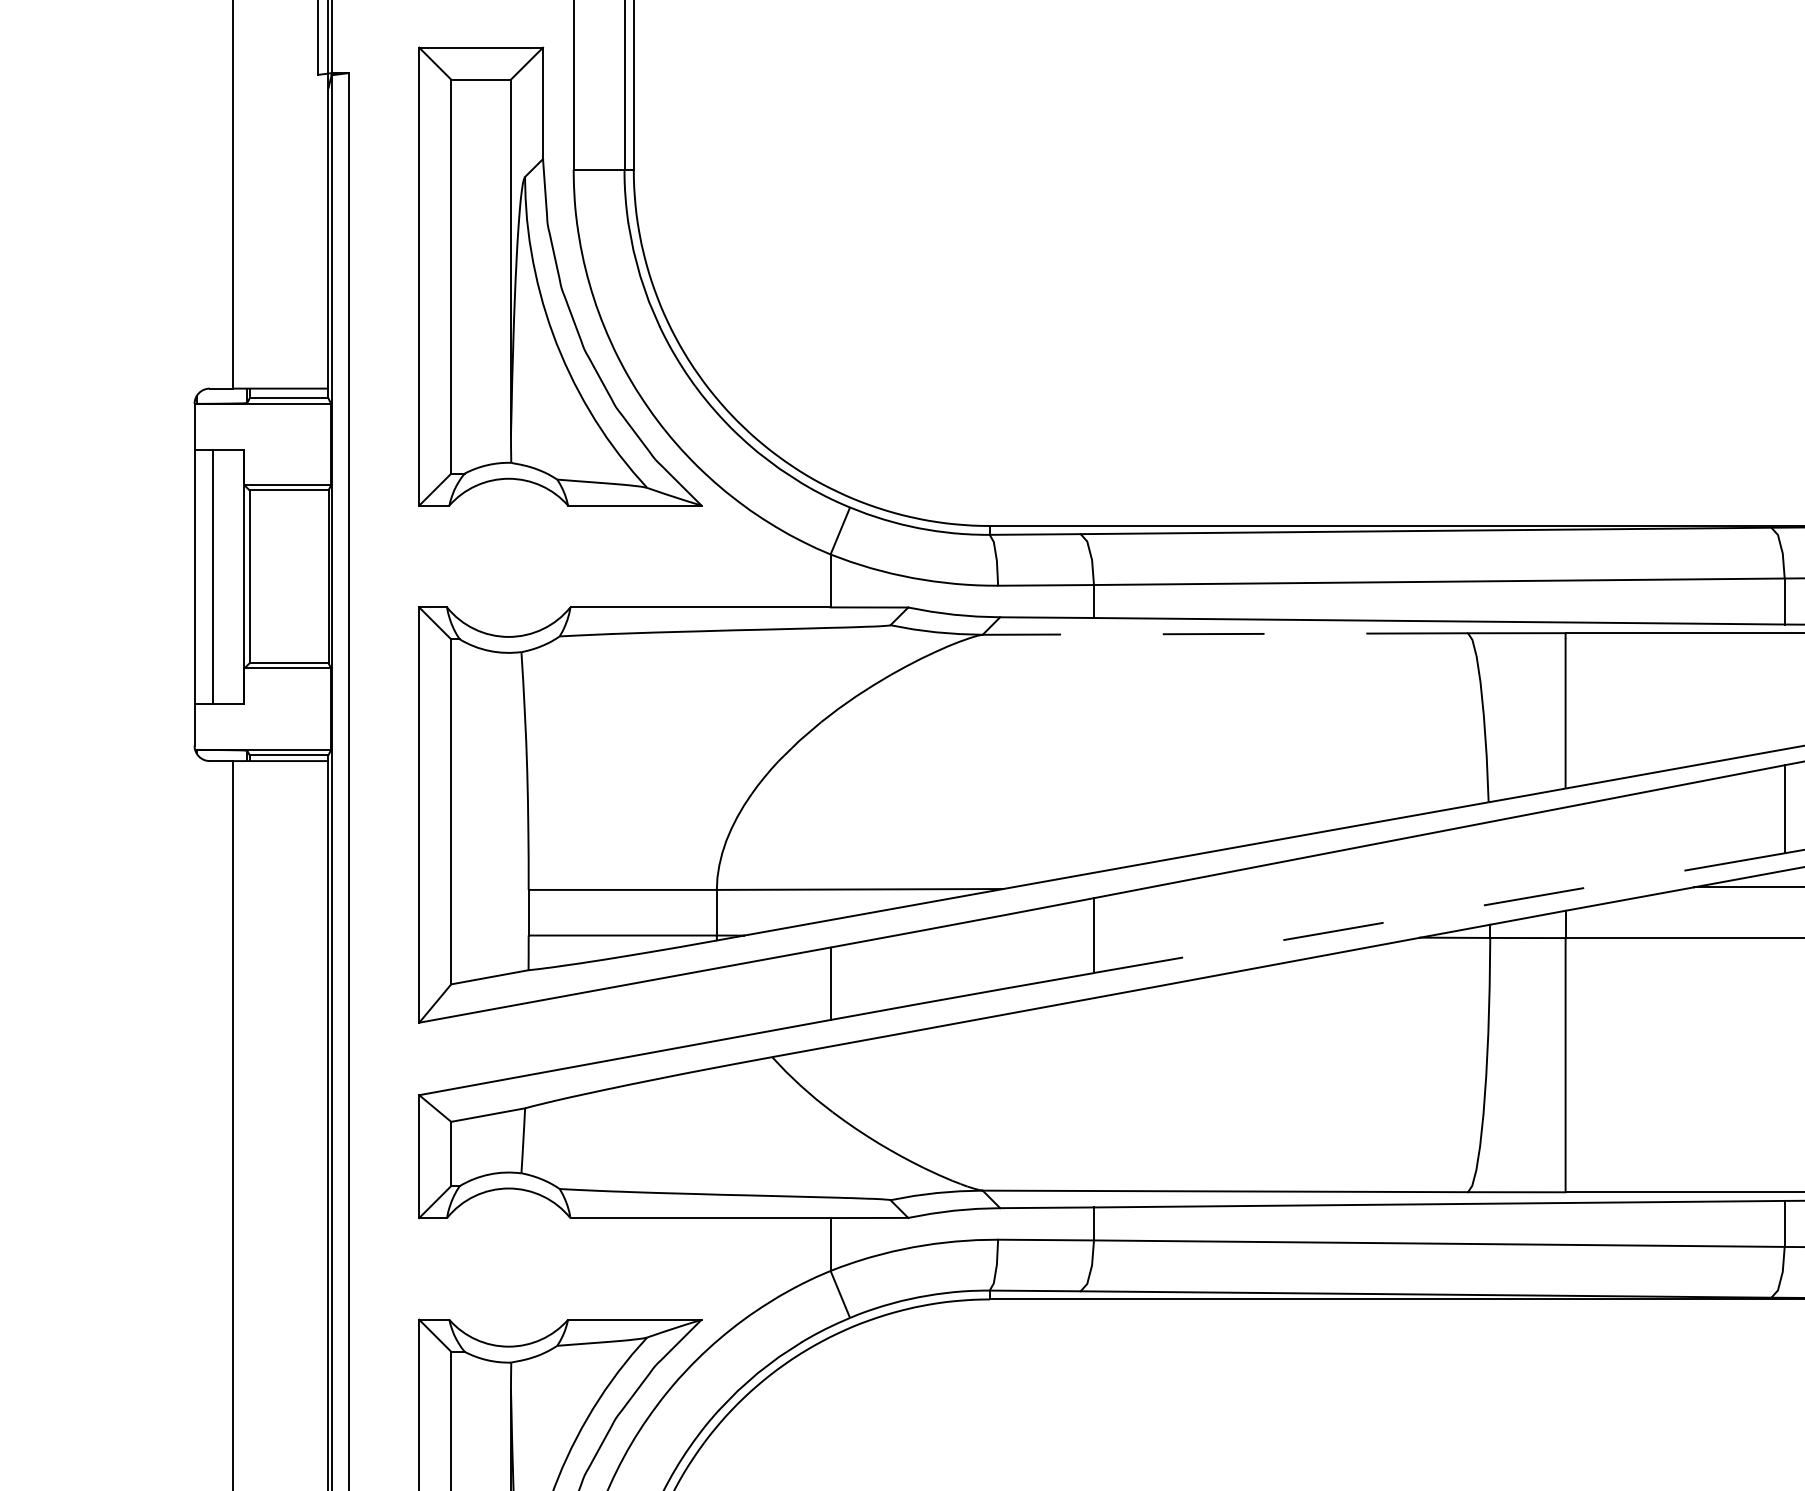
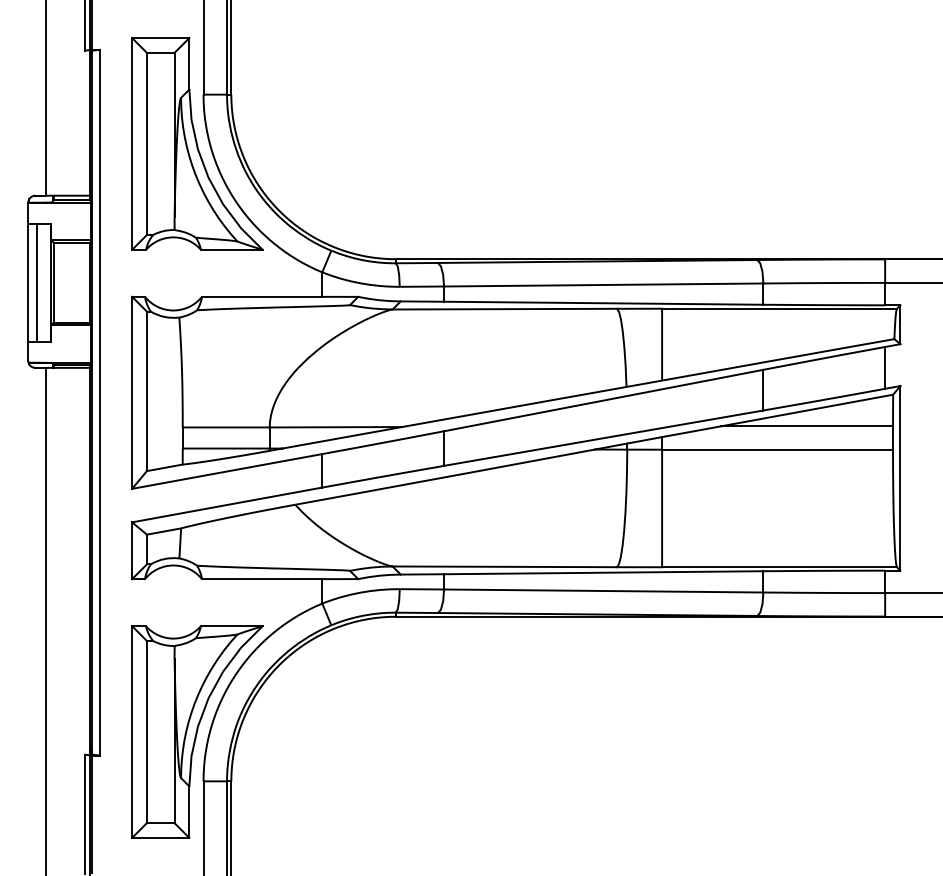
line: (1224, 634) -> (504, 309), dashed -> solid
line: (1438, 913) -> (603, 438), dashed -> solid

